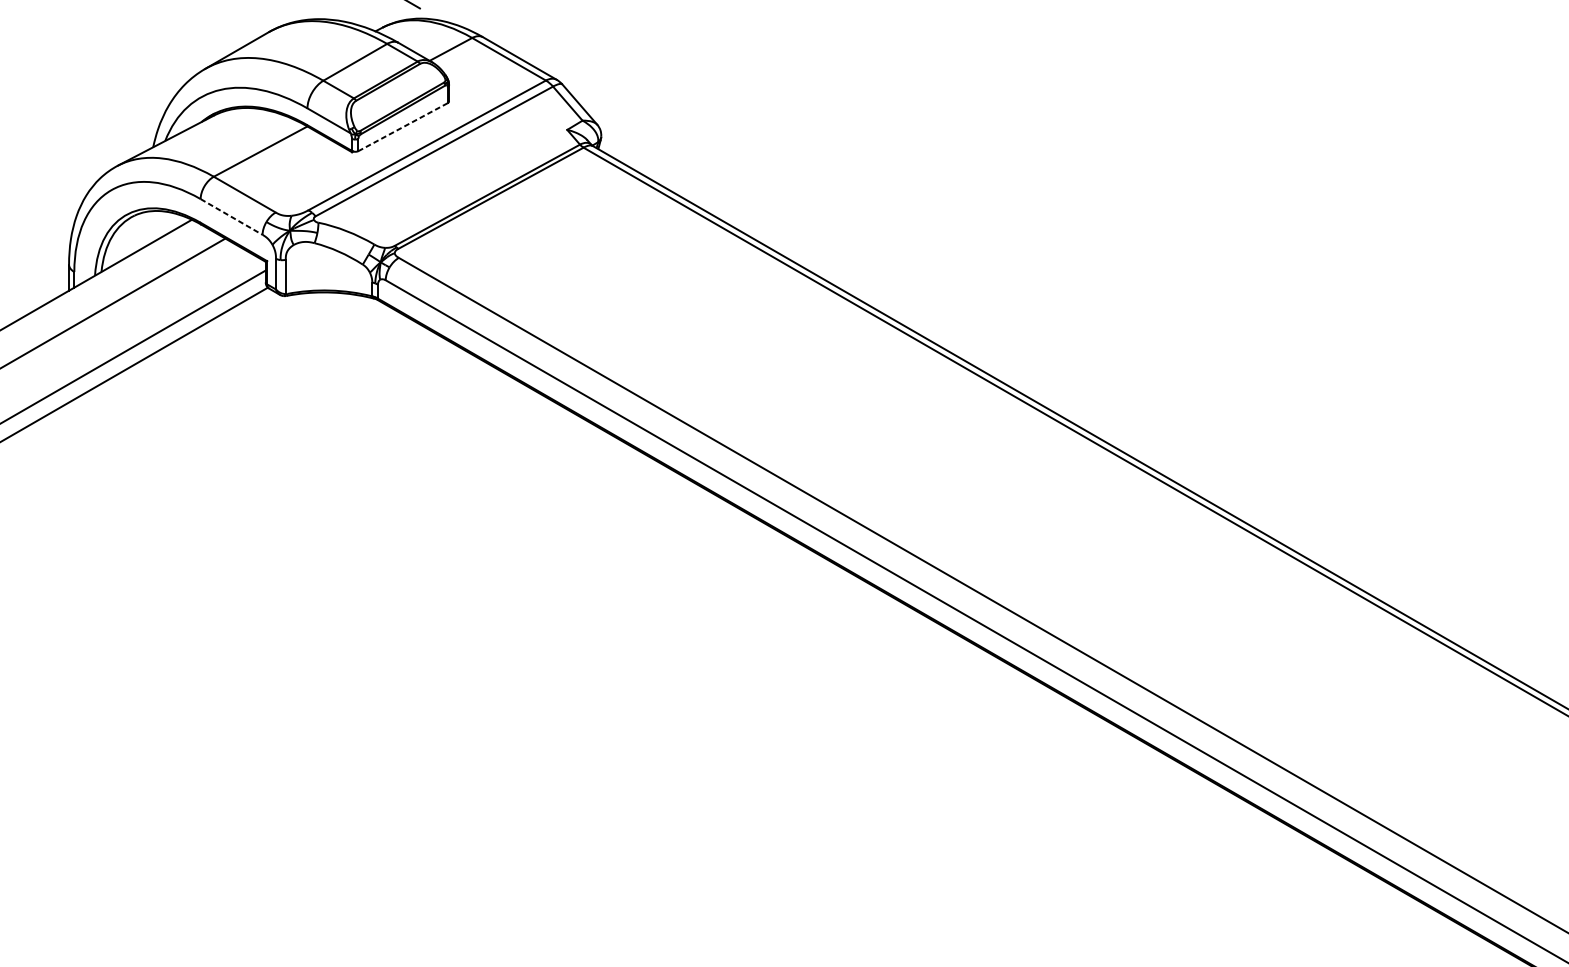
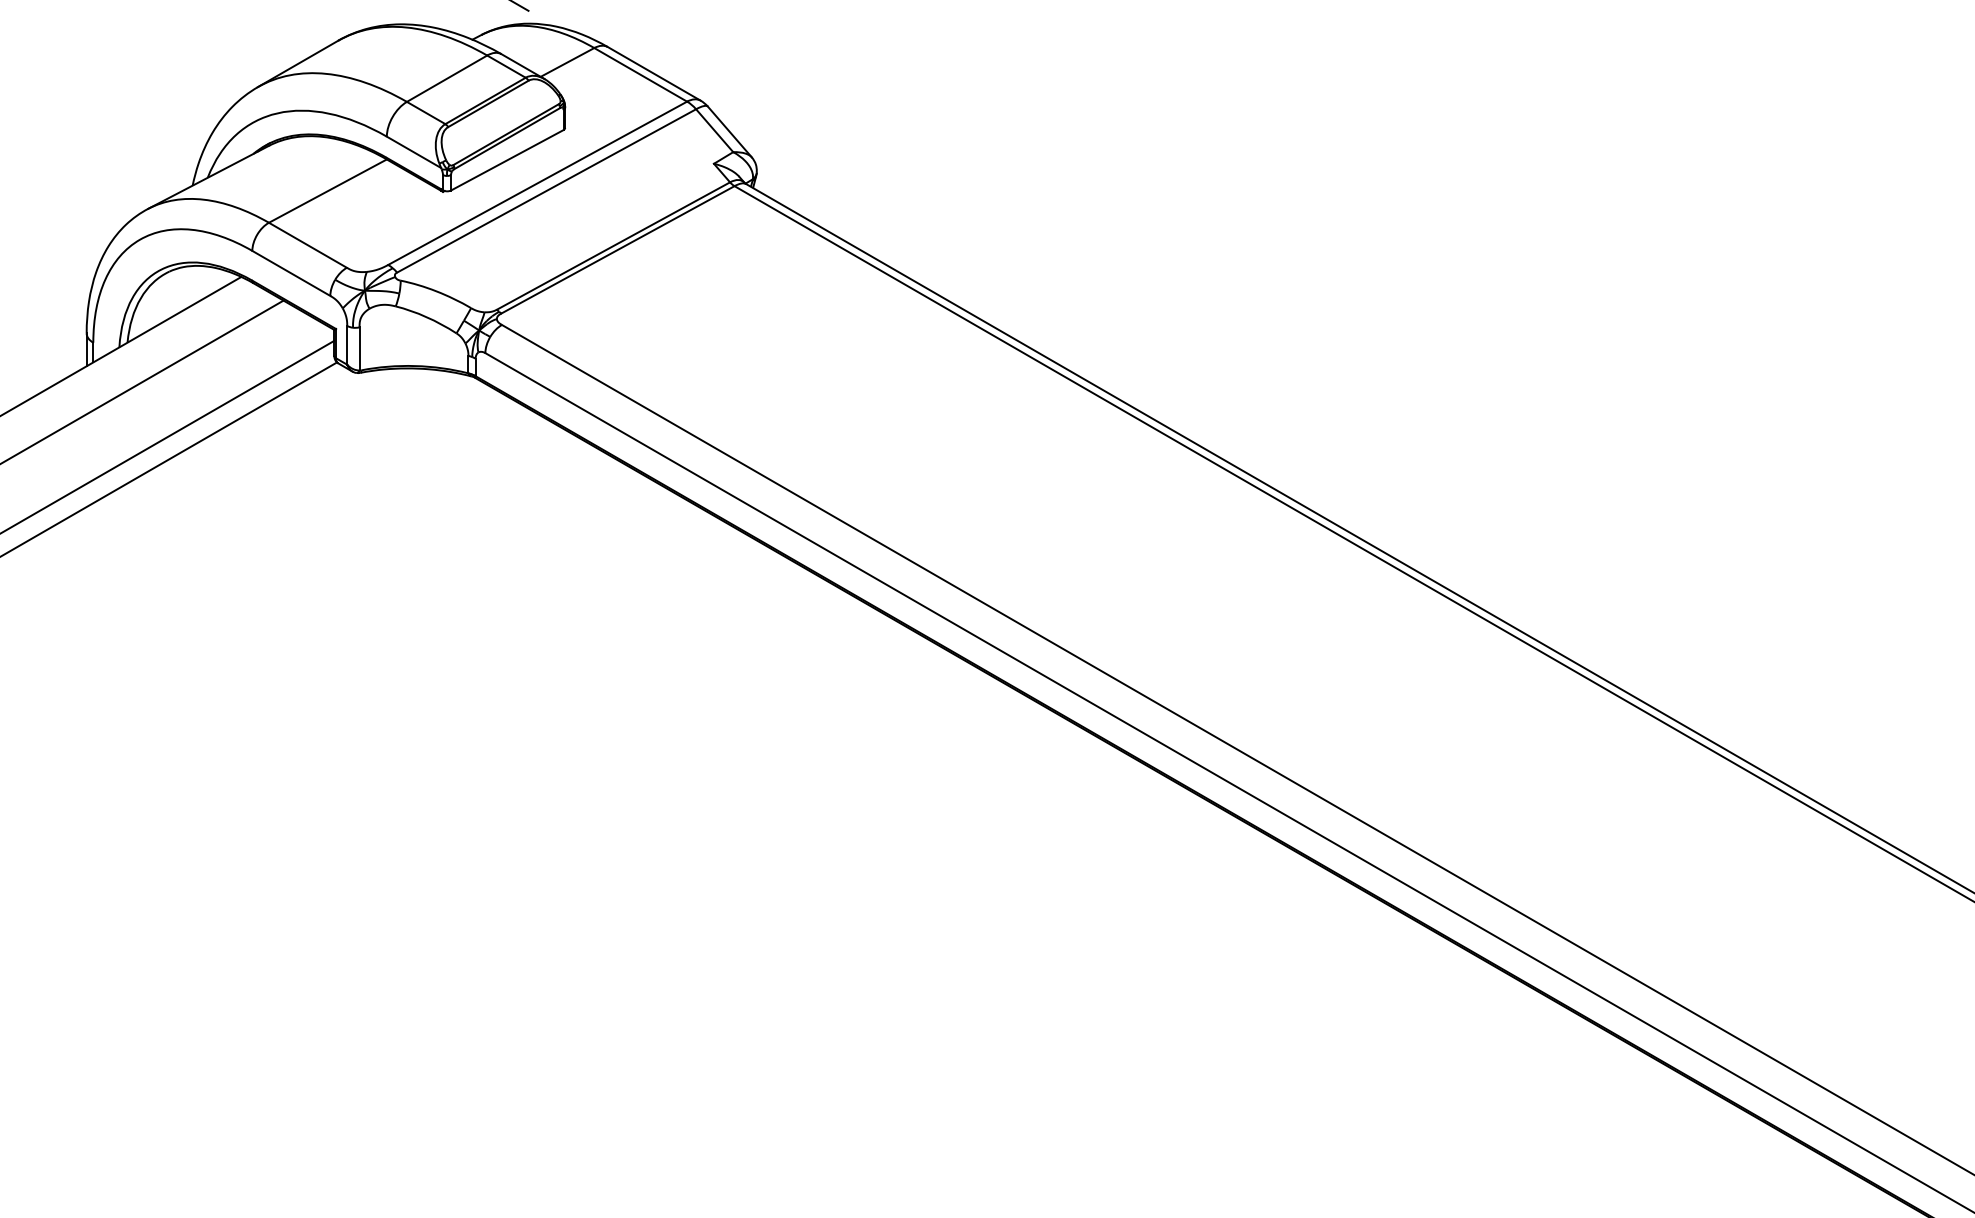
line: (403, 127) -> (507, 160), dashed -> solid
line: (231, 217) -> (291, 273), dashed -> solid

